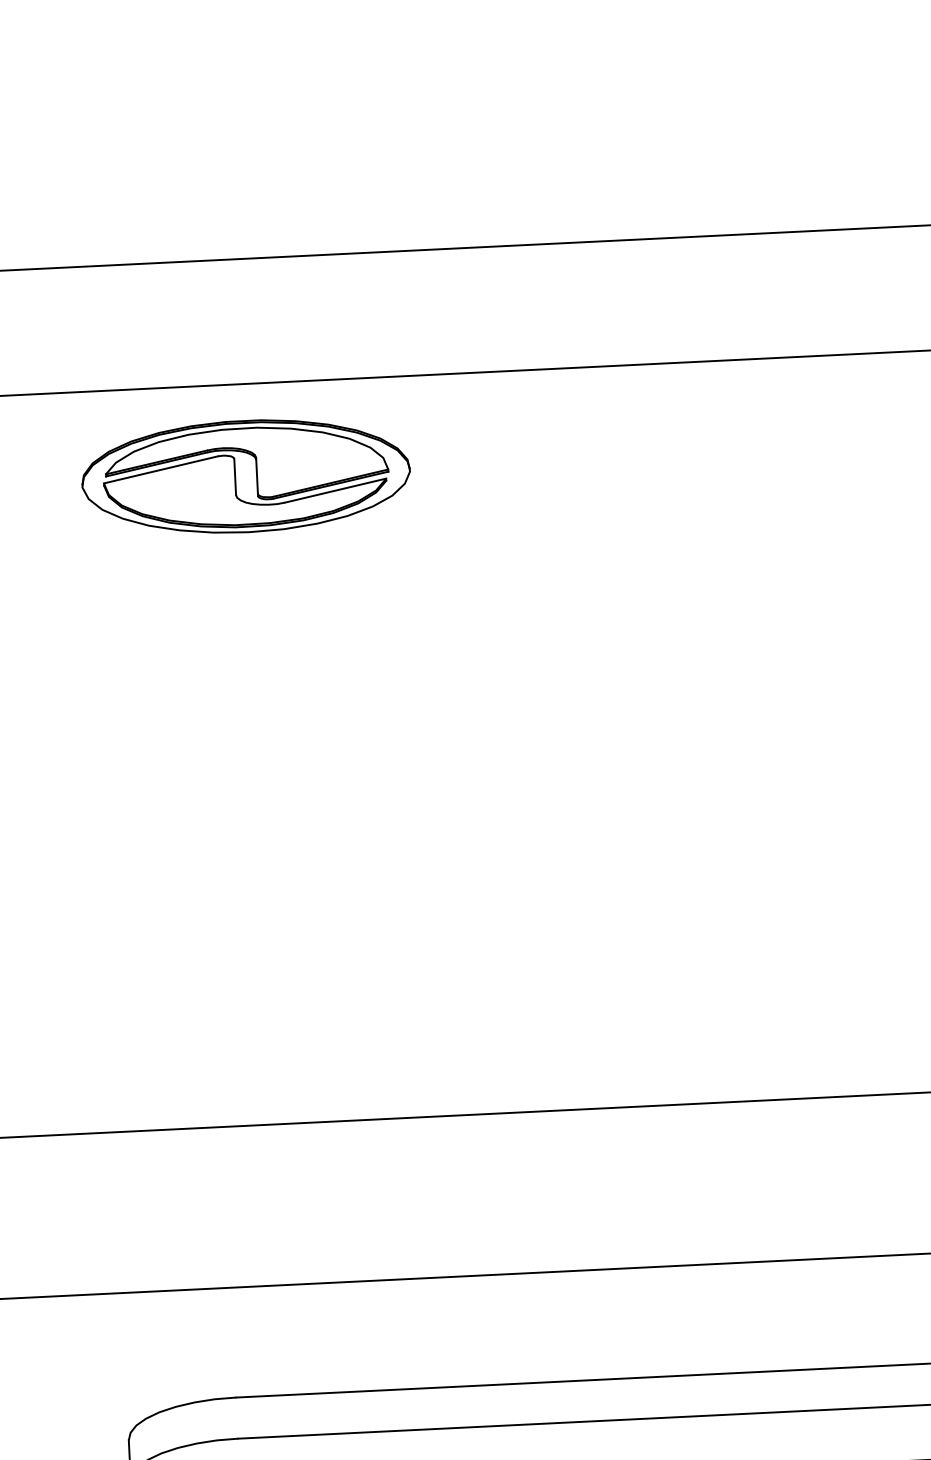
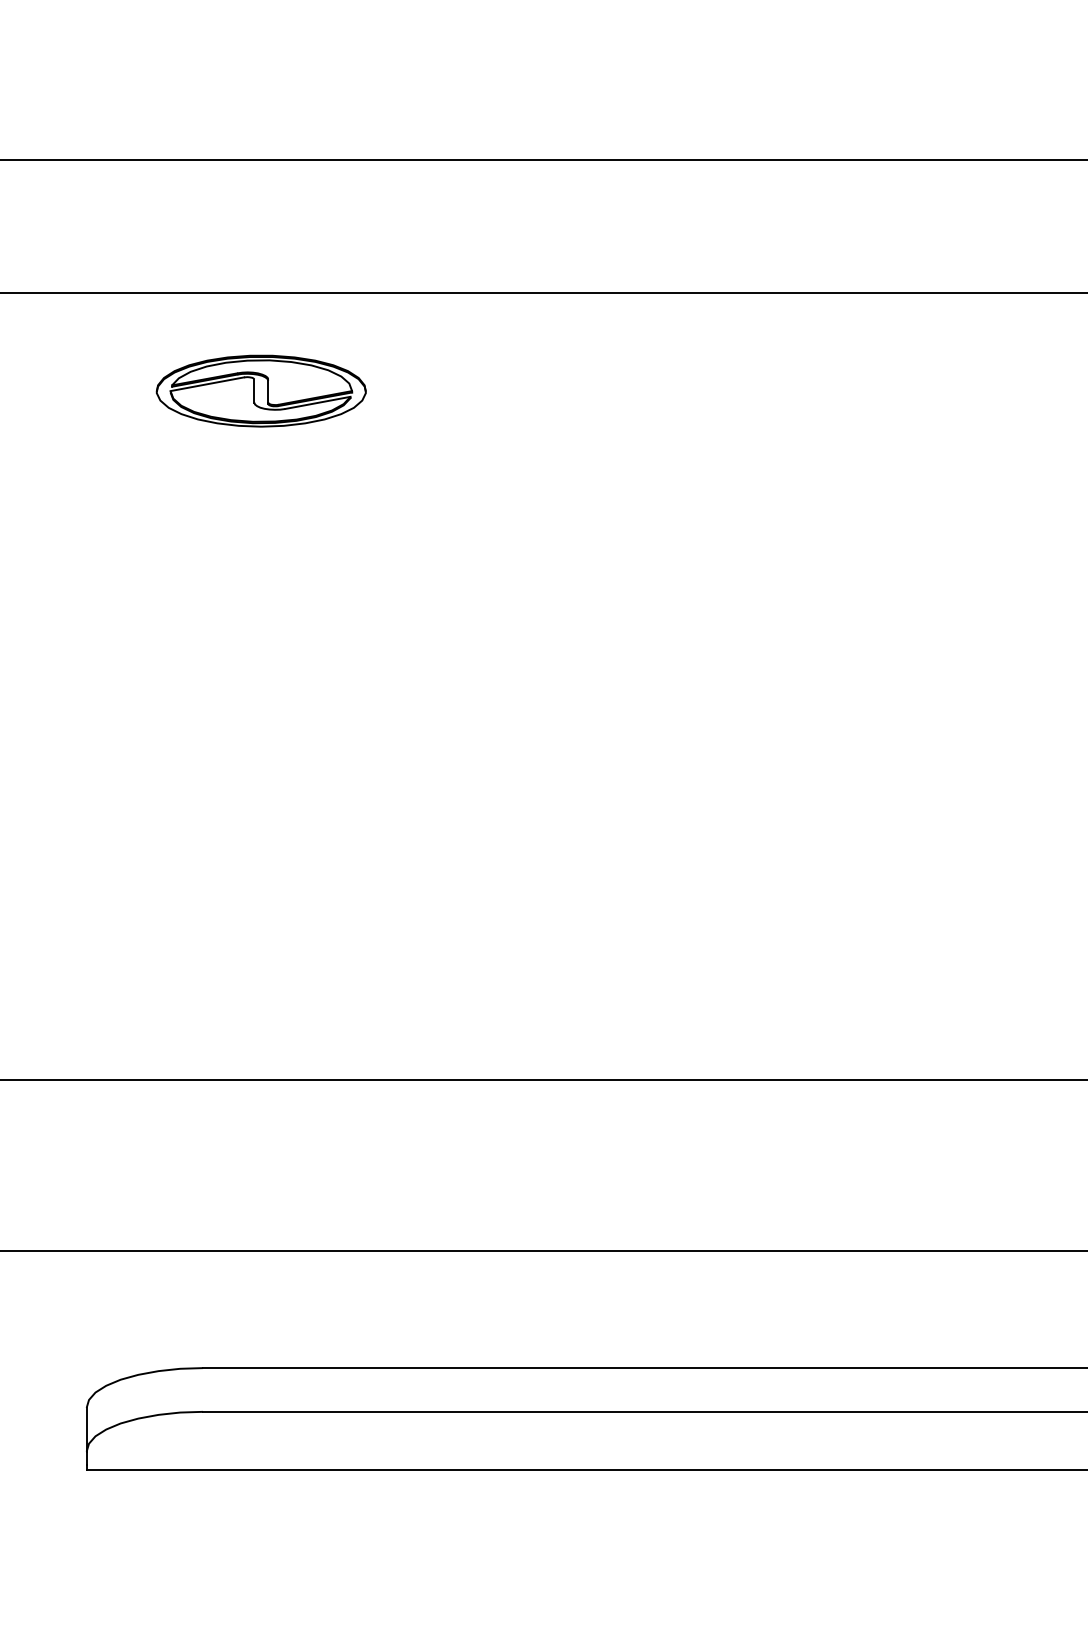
part: (246, 477) -> (261, 391), size x0.6

